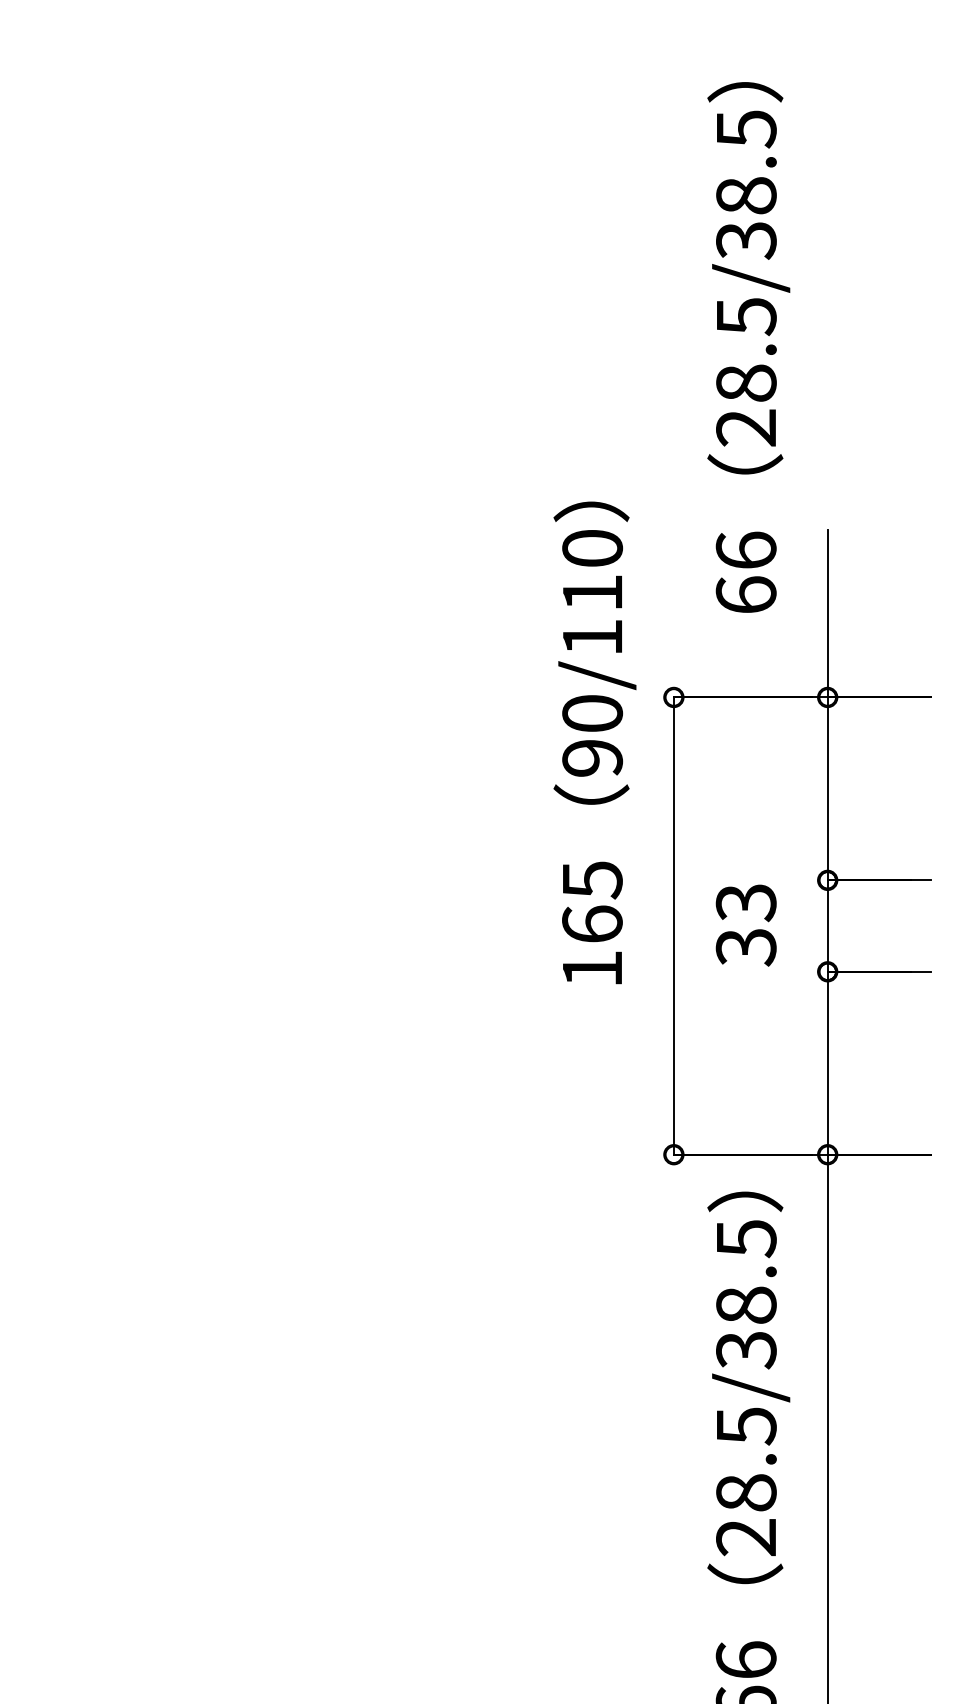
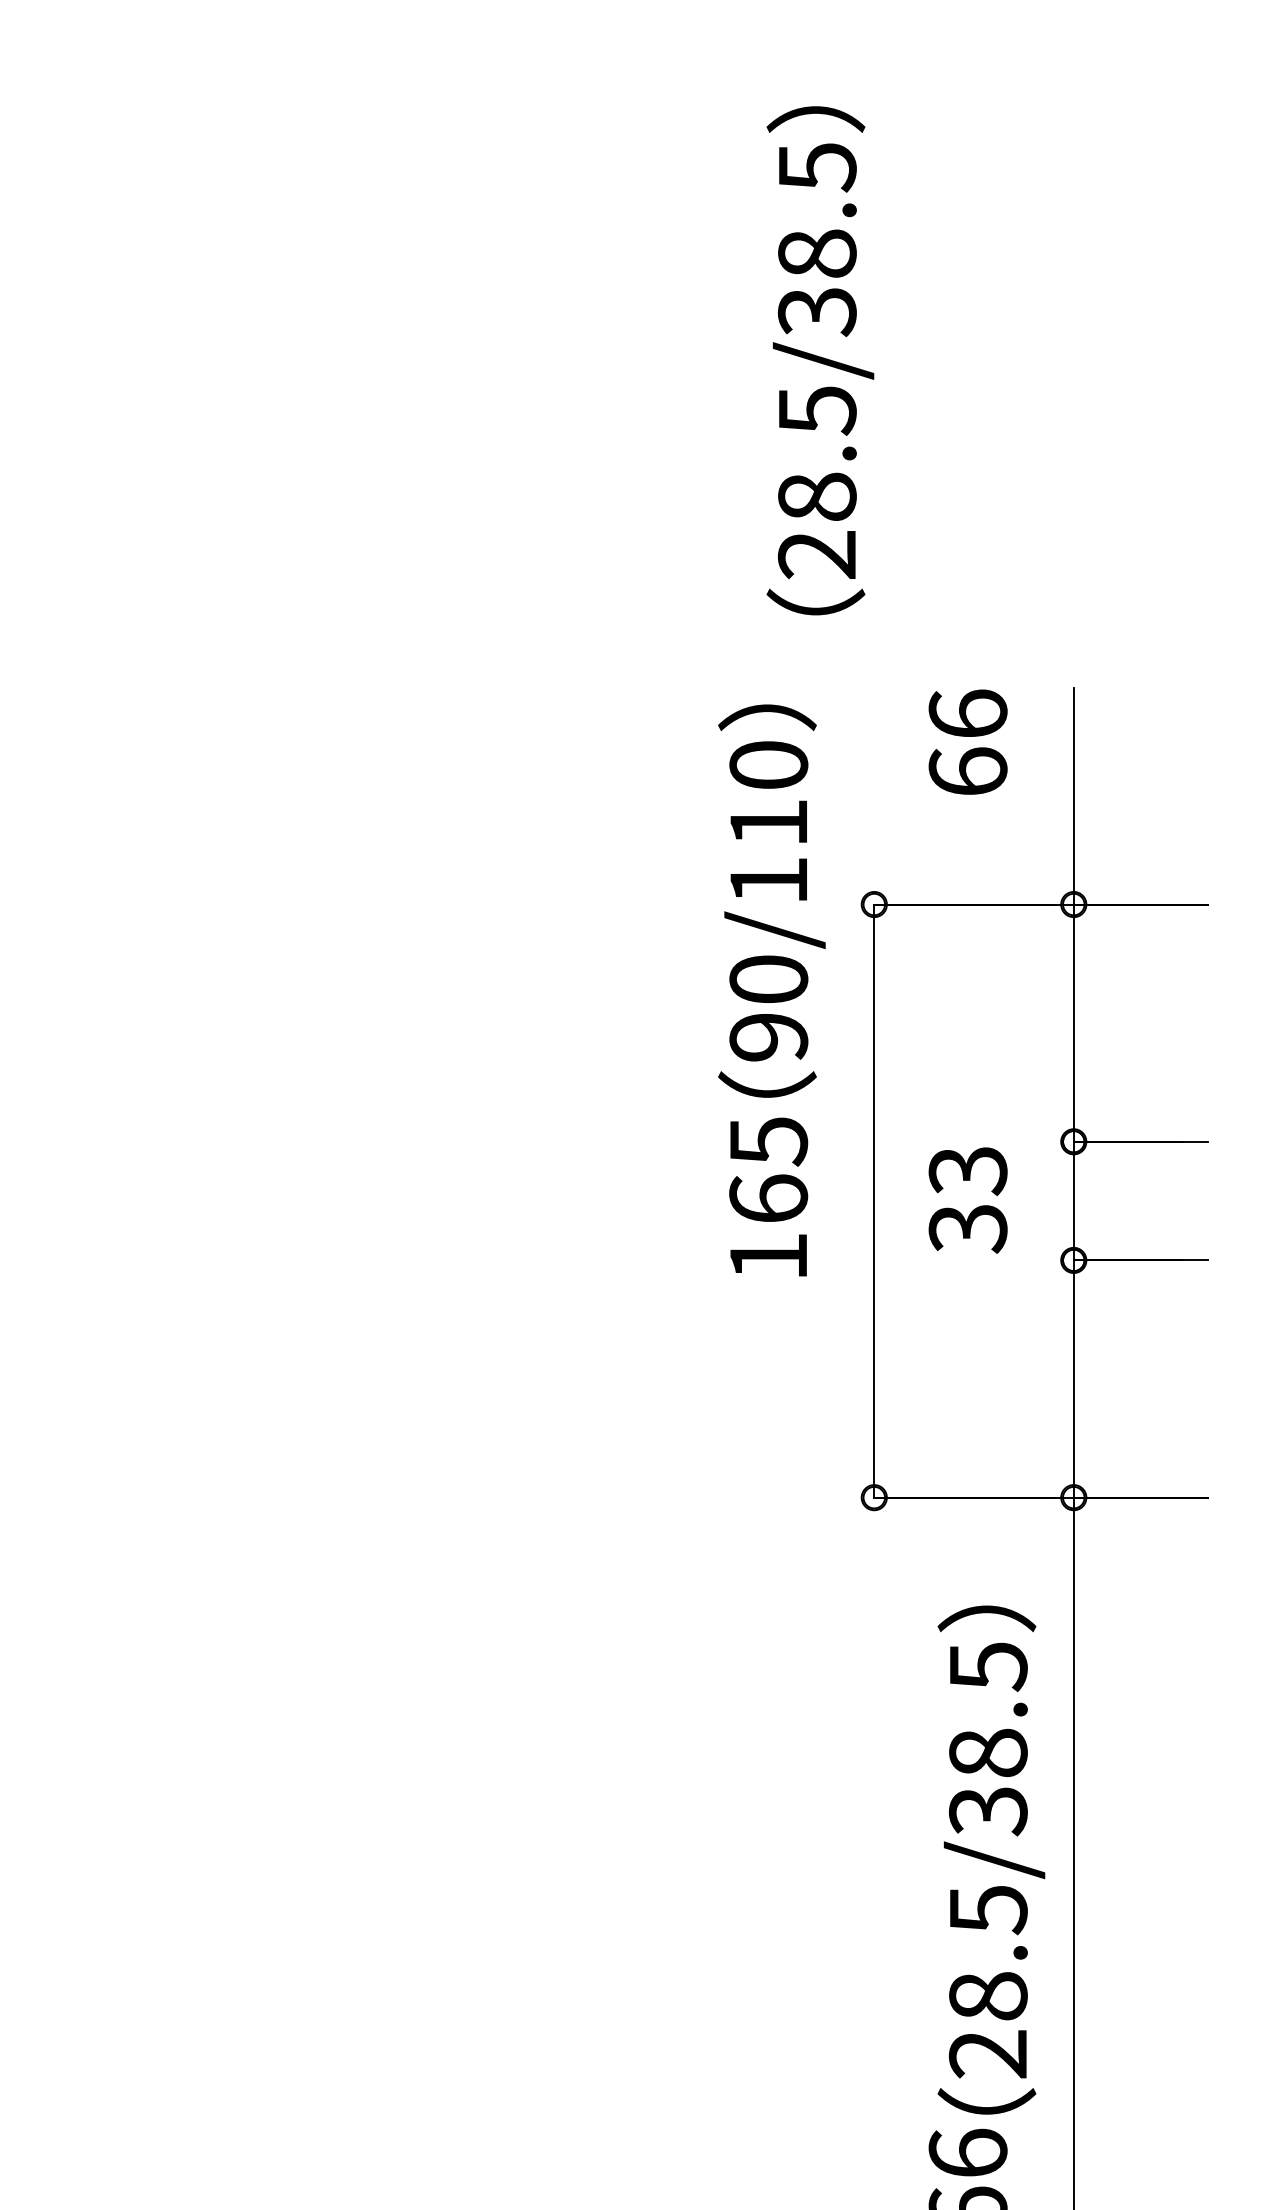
text: (748, 278) -> (820, 360), moved
text: (594, 652) -> (771, 900), moved
text: (748, 1387) -> (991, 1859), moved

